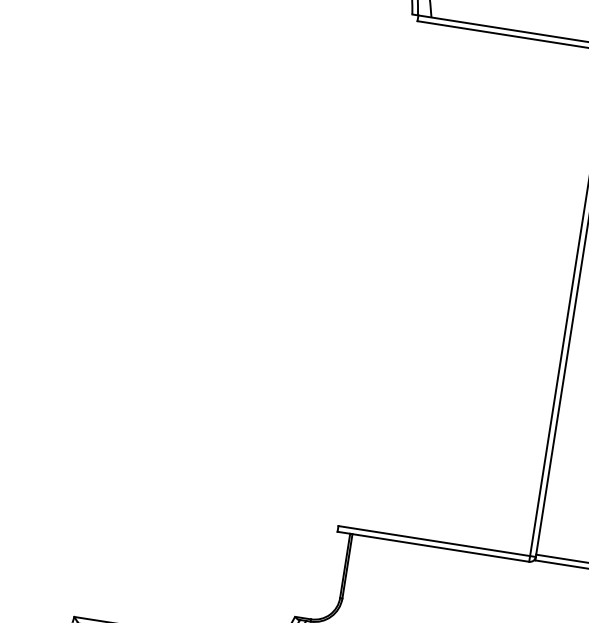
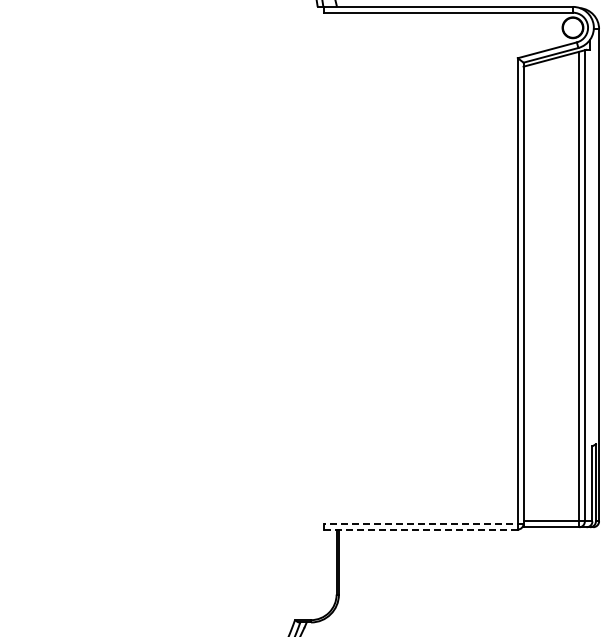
line: (436, 541) -> (423, 523), solid -> dashed
line: (433, 546) -> (420, 529), solid -> dashed

